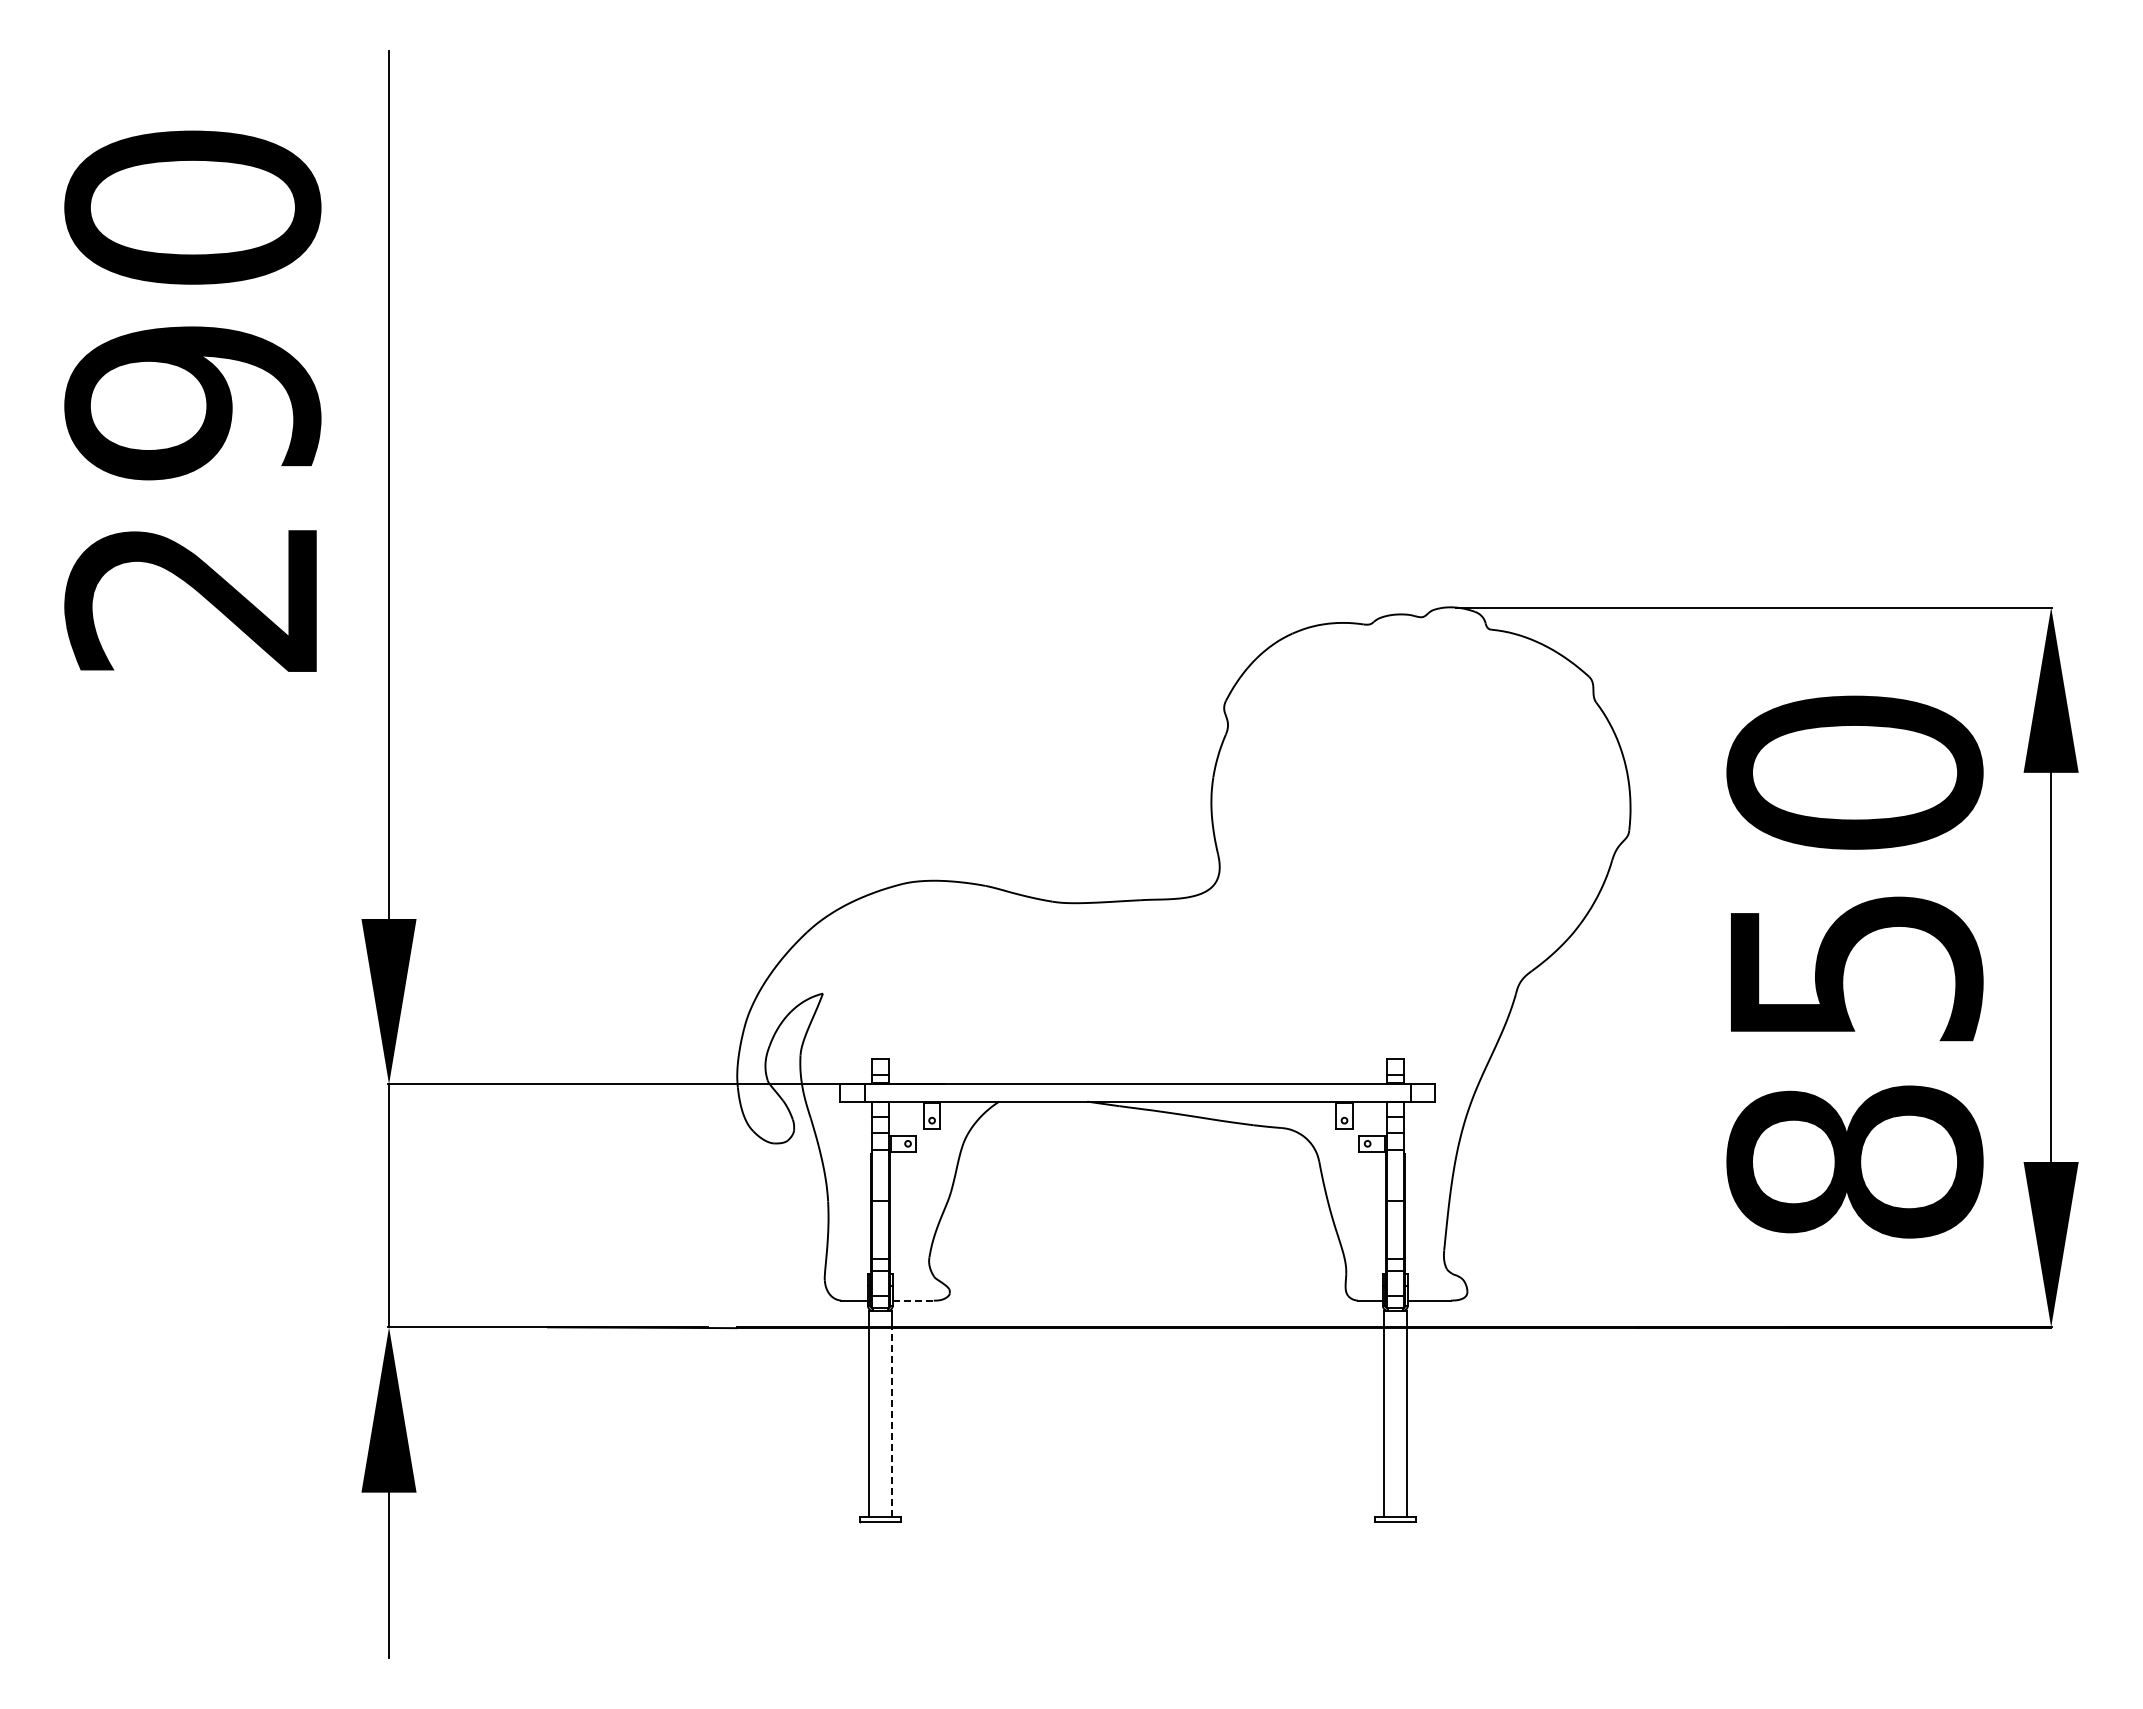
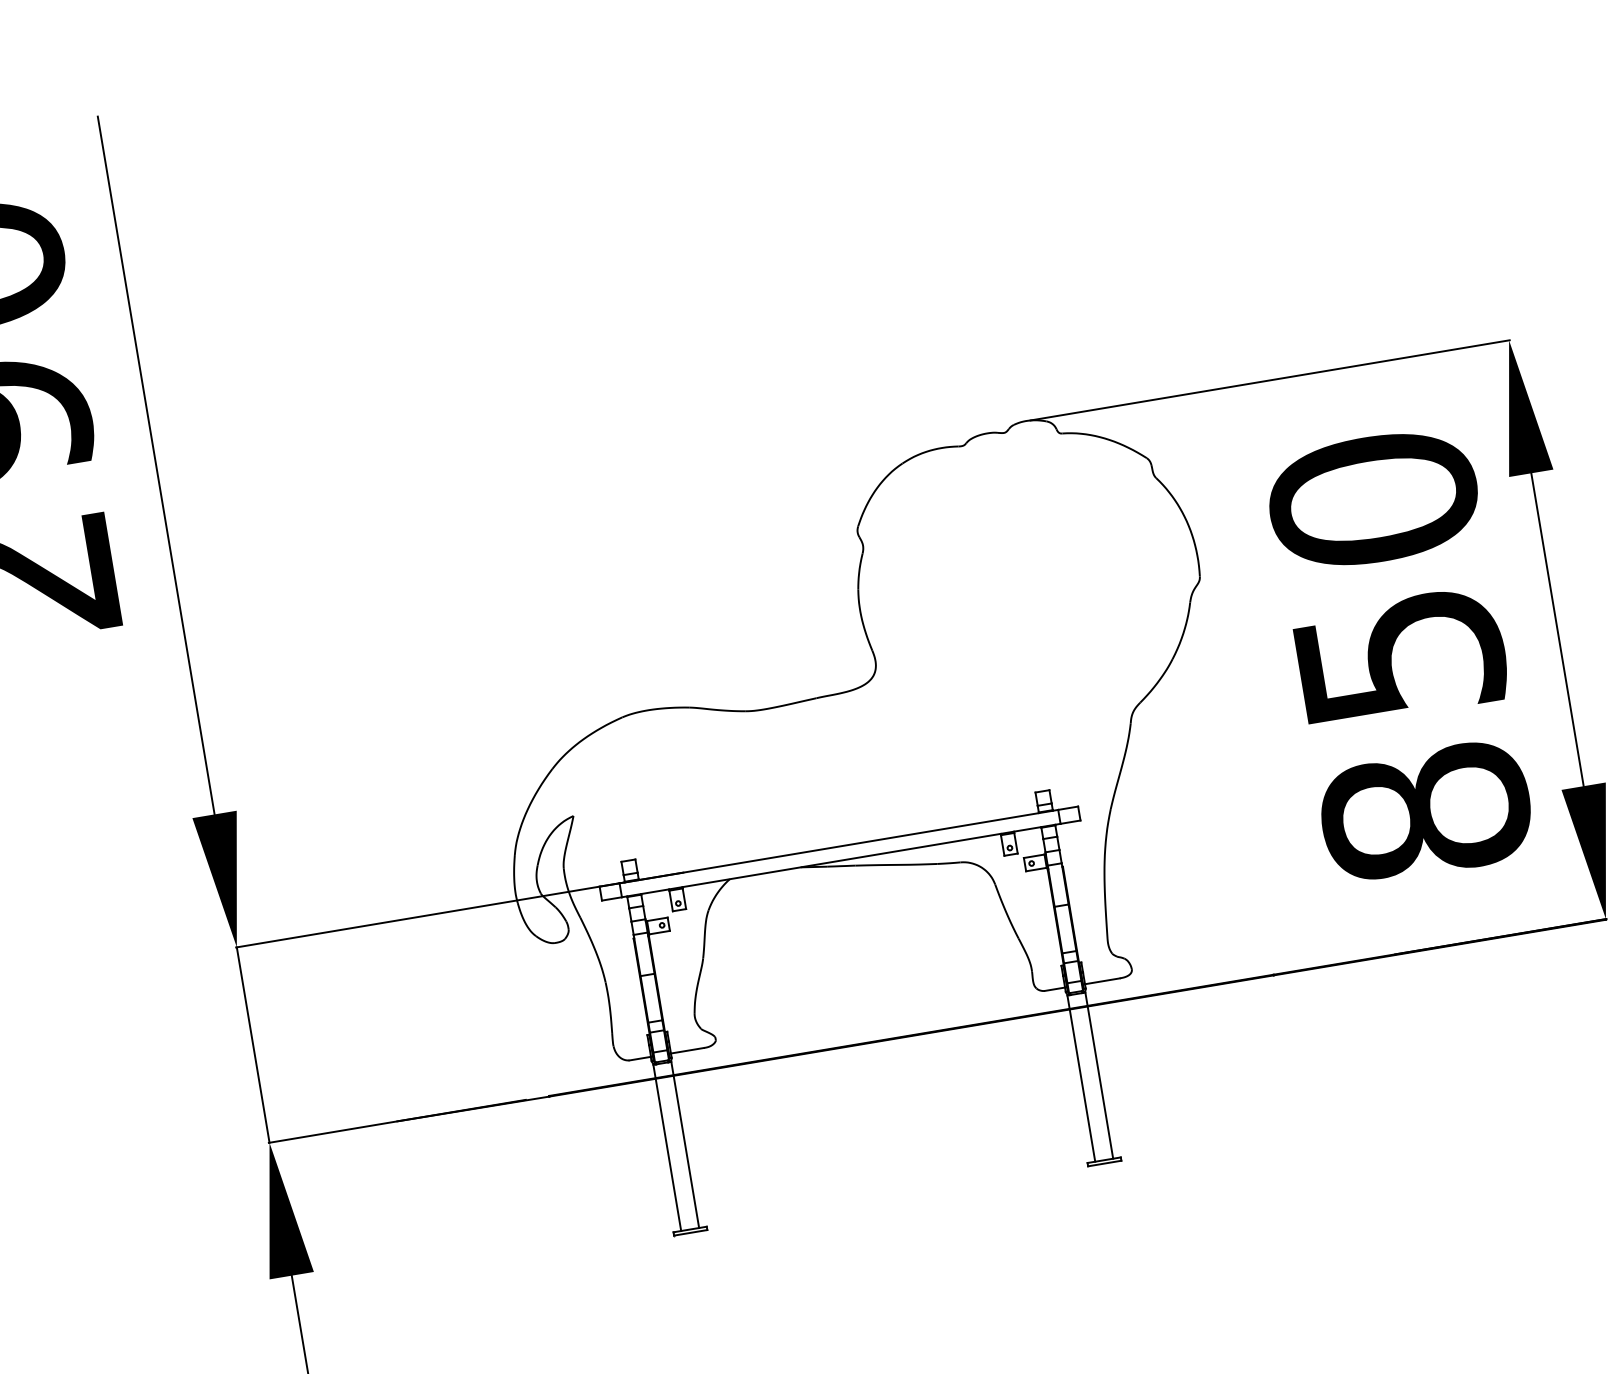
line: (913, 1300) -> (687, 1050), dashed -> solid
line: (891, 1422) -> (686, 1151), dashed -> solid

